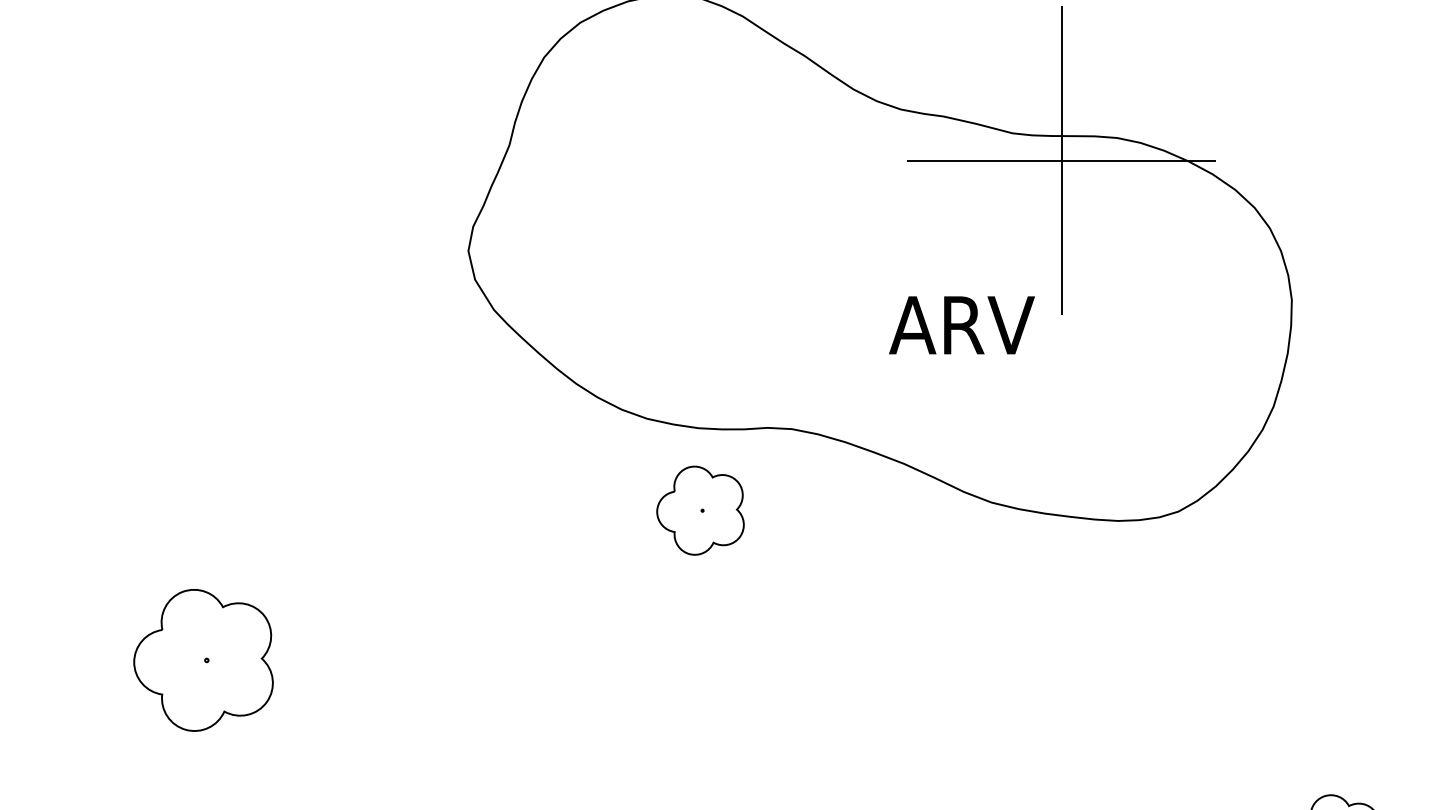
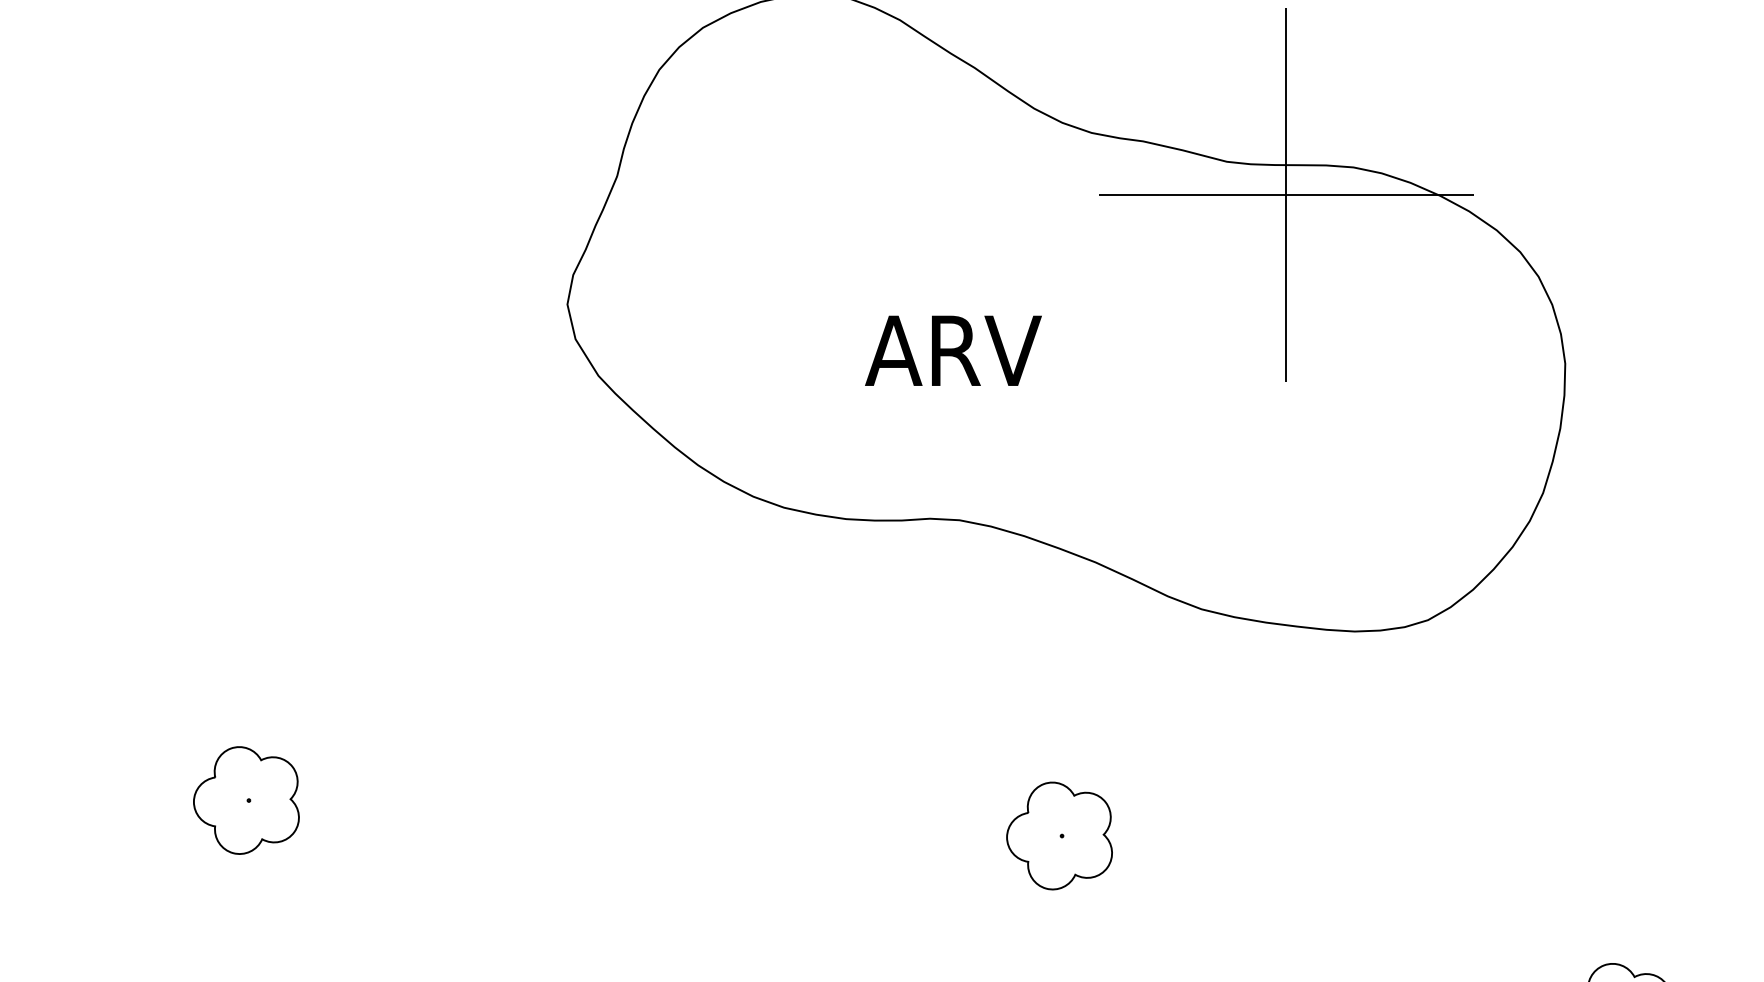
text: (961, 325) -> (952, 351), moved
part: (700, 510) -> (1059, 835), moved
part: (203, 660) -> (246, 800), size x0.62

